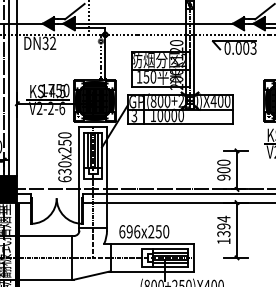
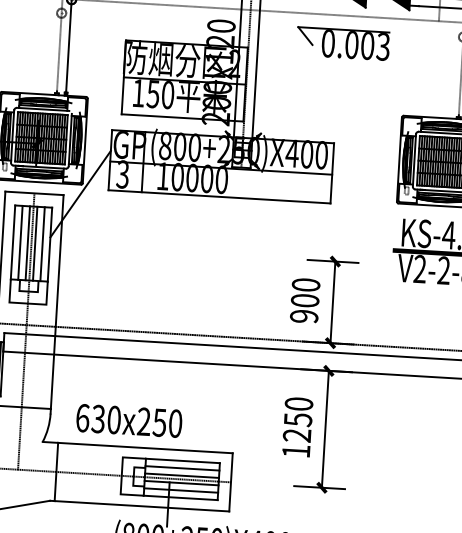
text: (223, 226) -> (297, 419), 1394 -> 1250
text: (133, 231) -> (106, 418), 696x250 -> 630x250

